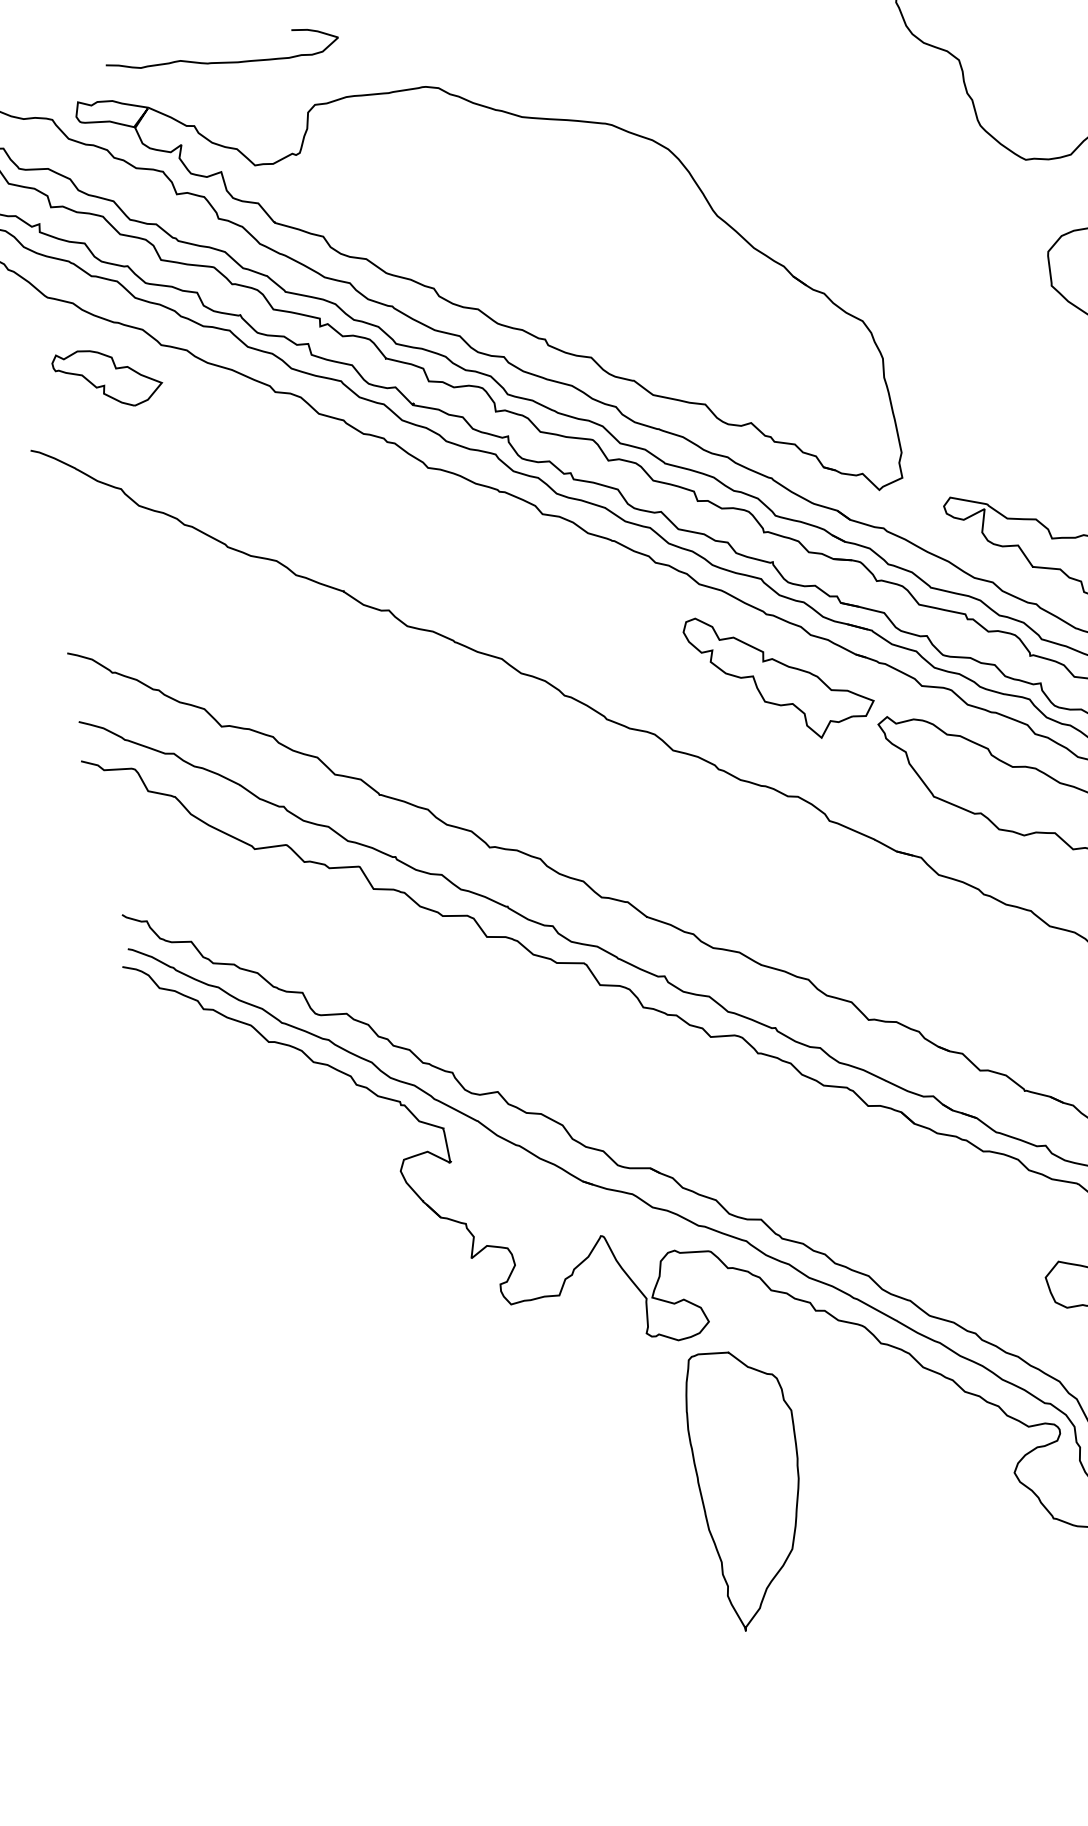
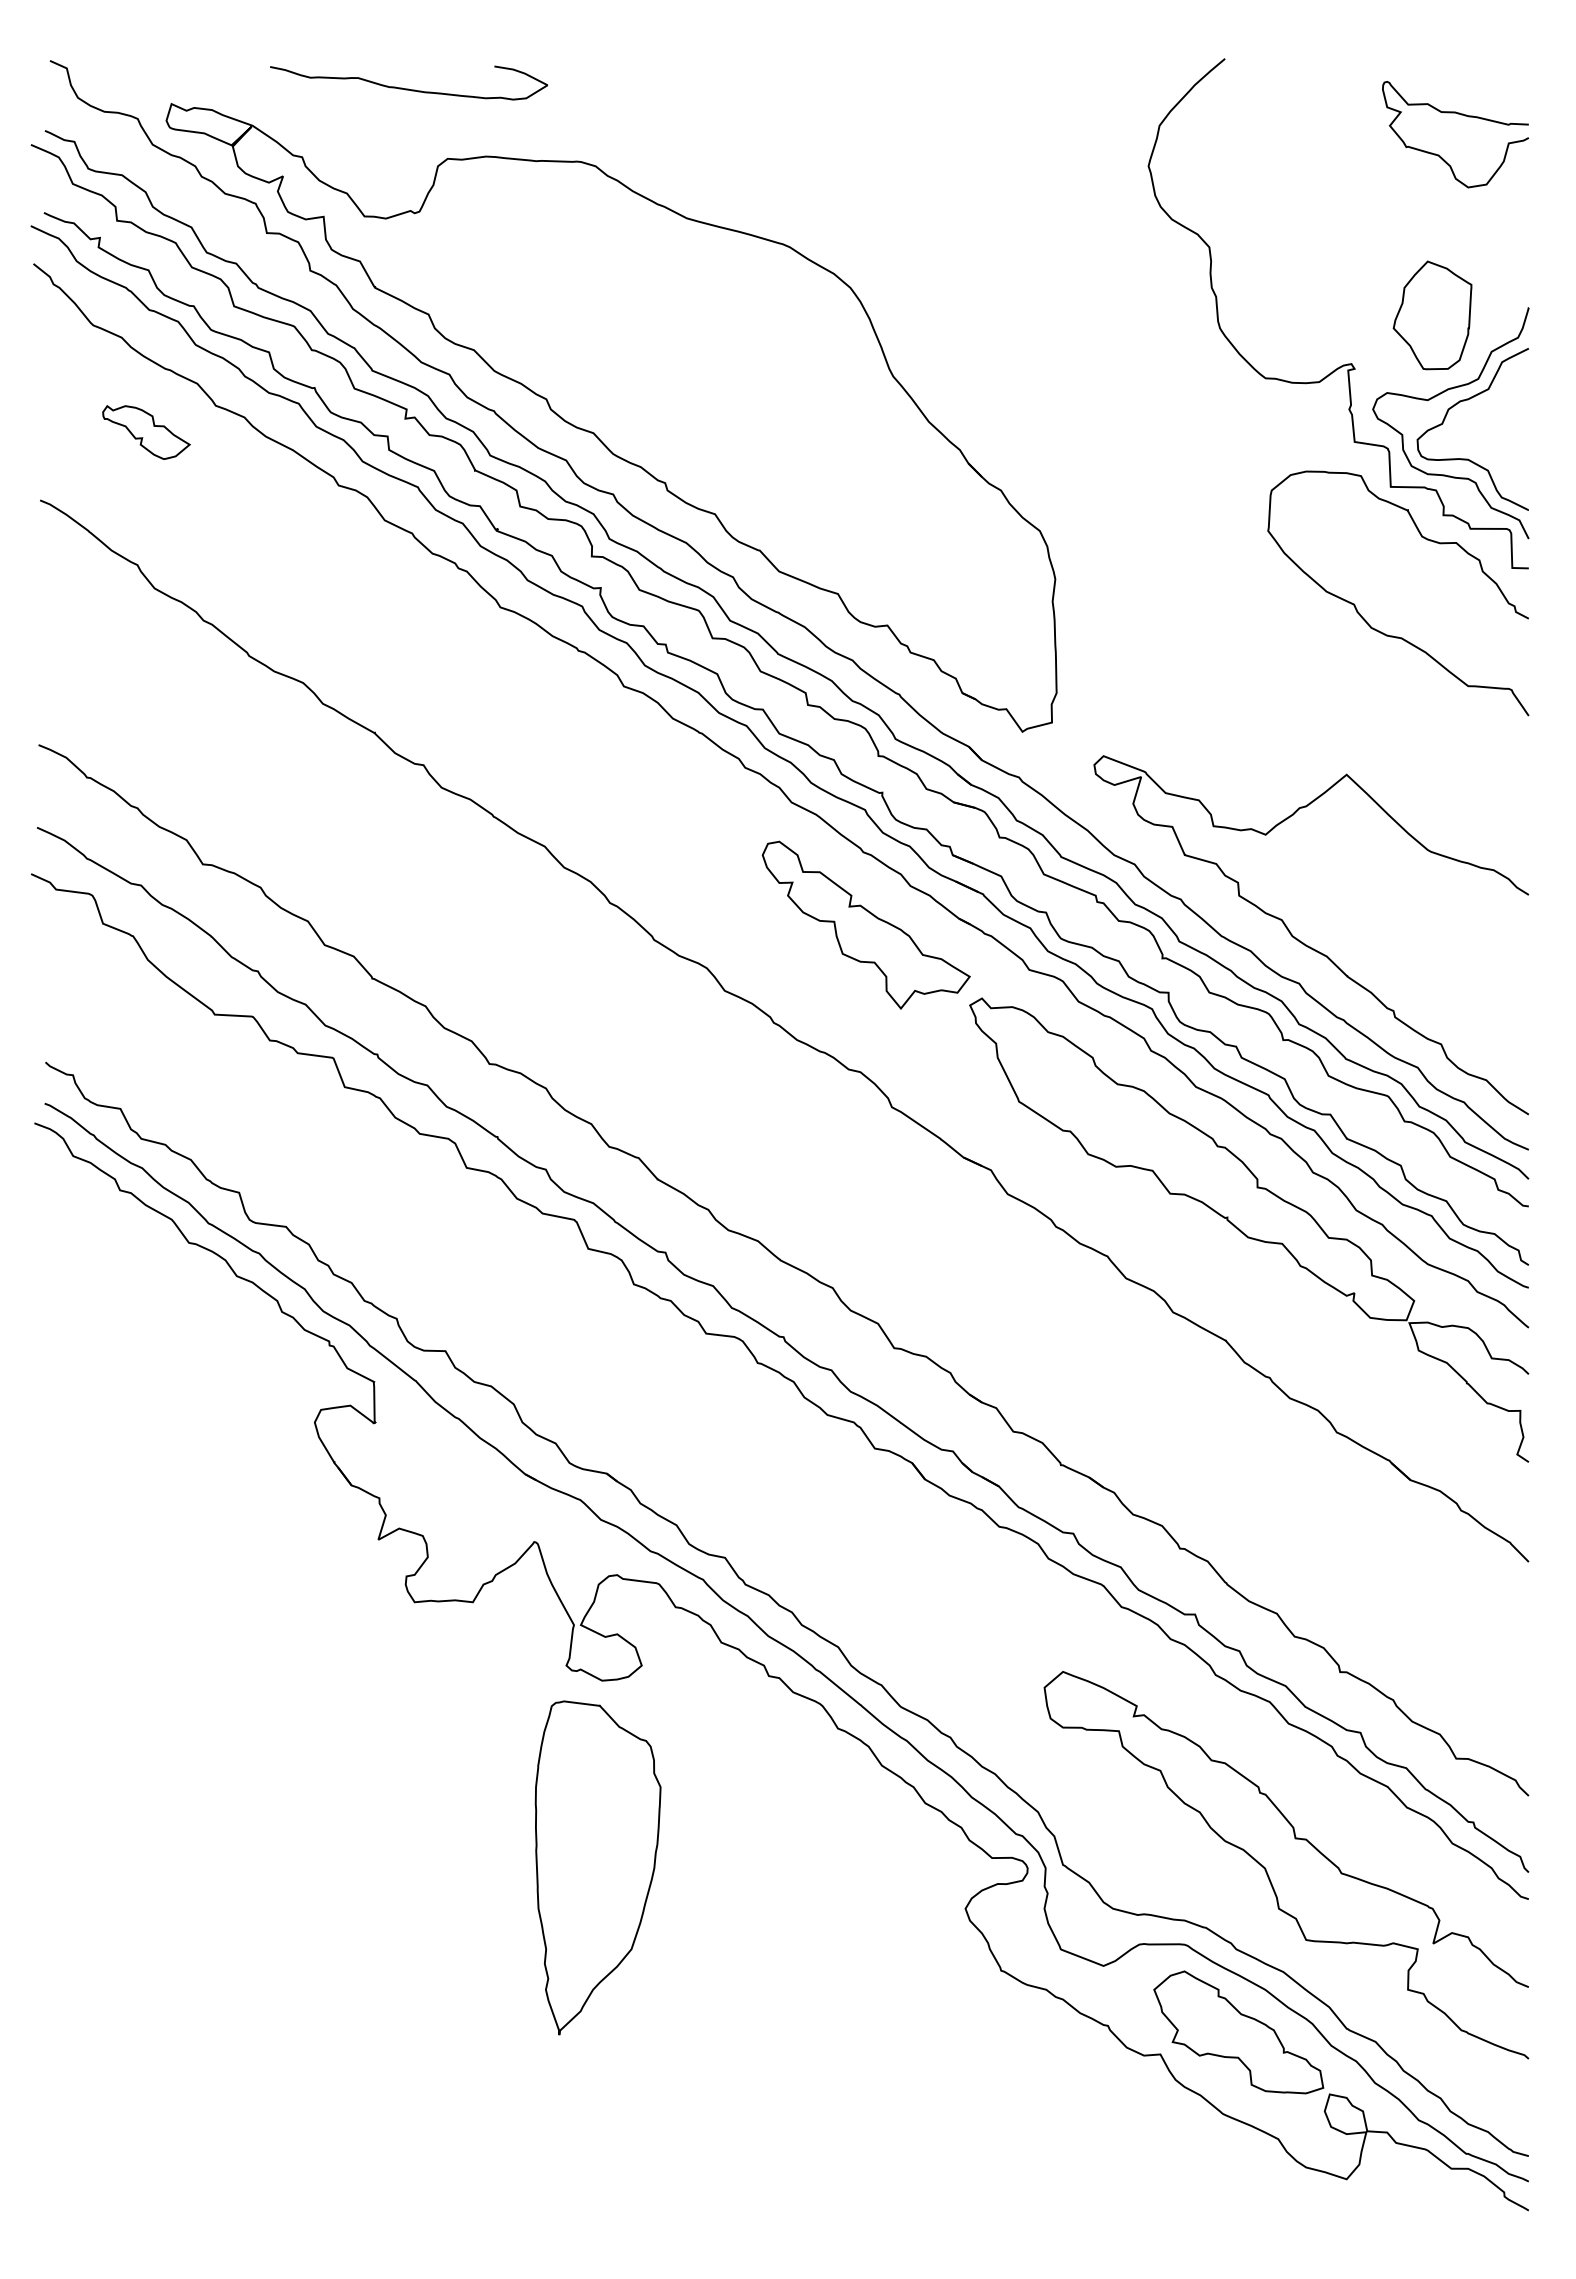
curve: (223, 61) -> (408, 88), moved
part: (108, 378) -> (146, 432), size x0.7
part: (751, 1486) -> (597, 1867), moved

